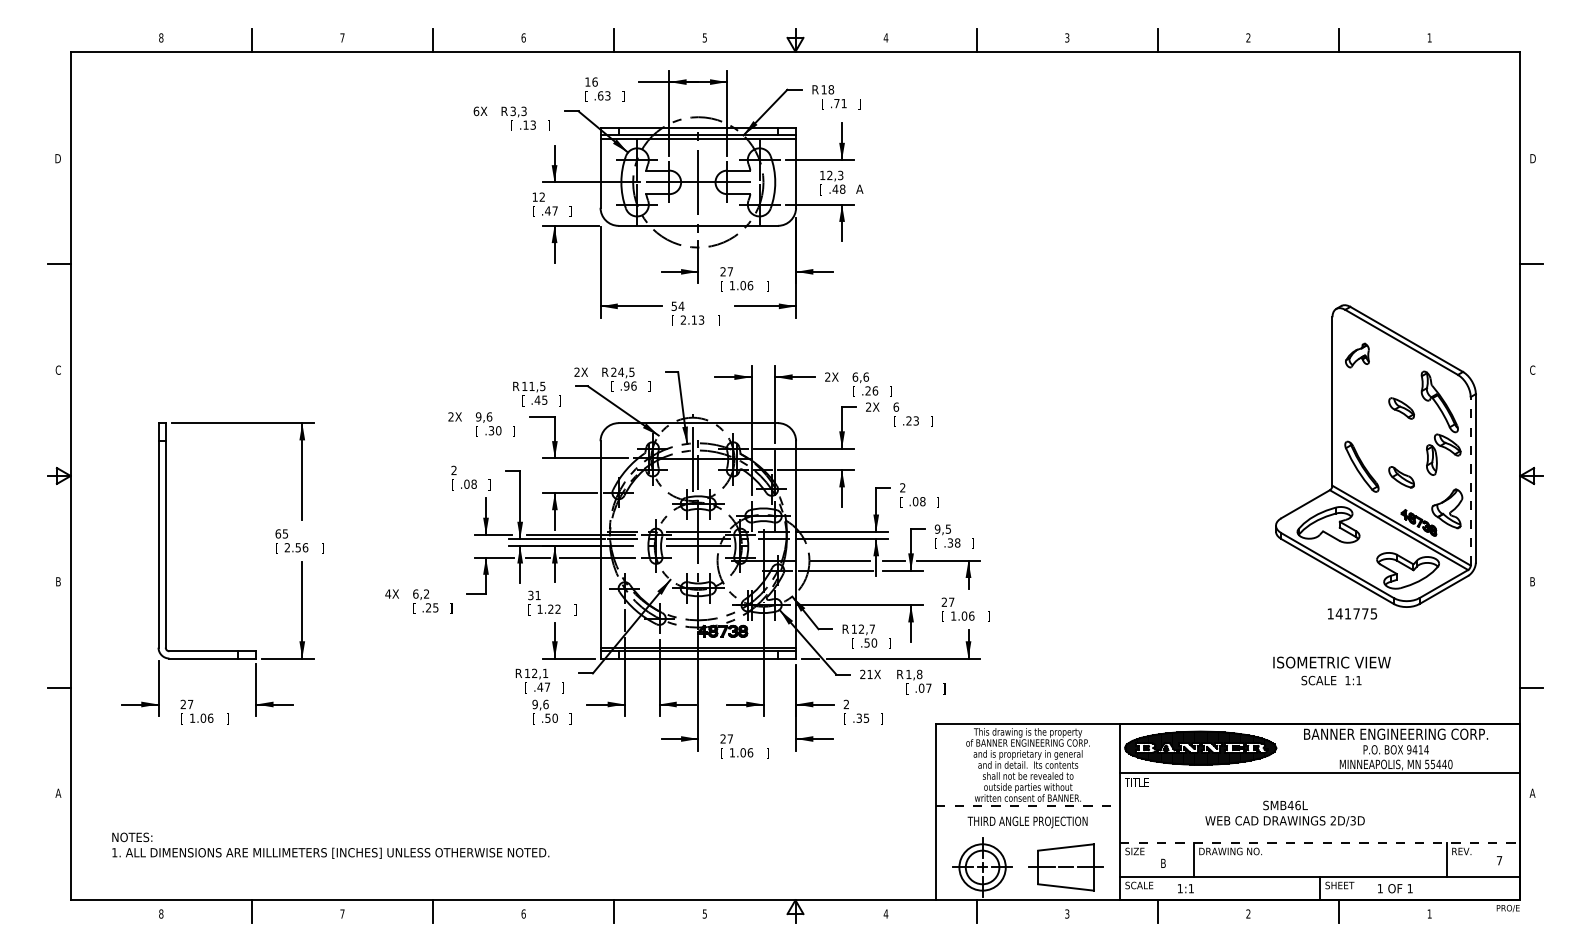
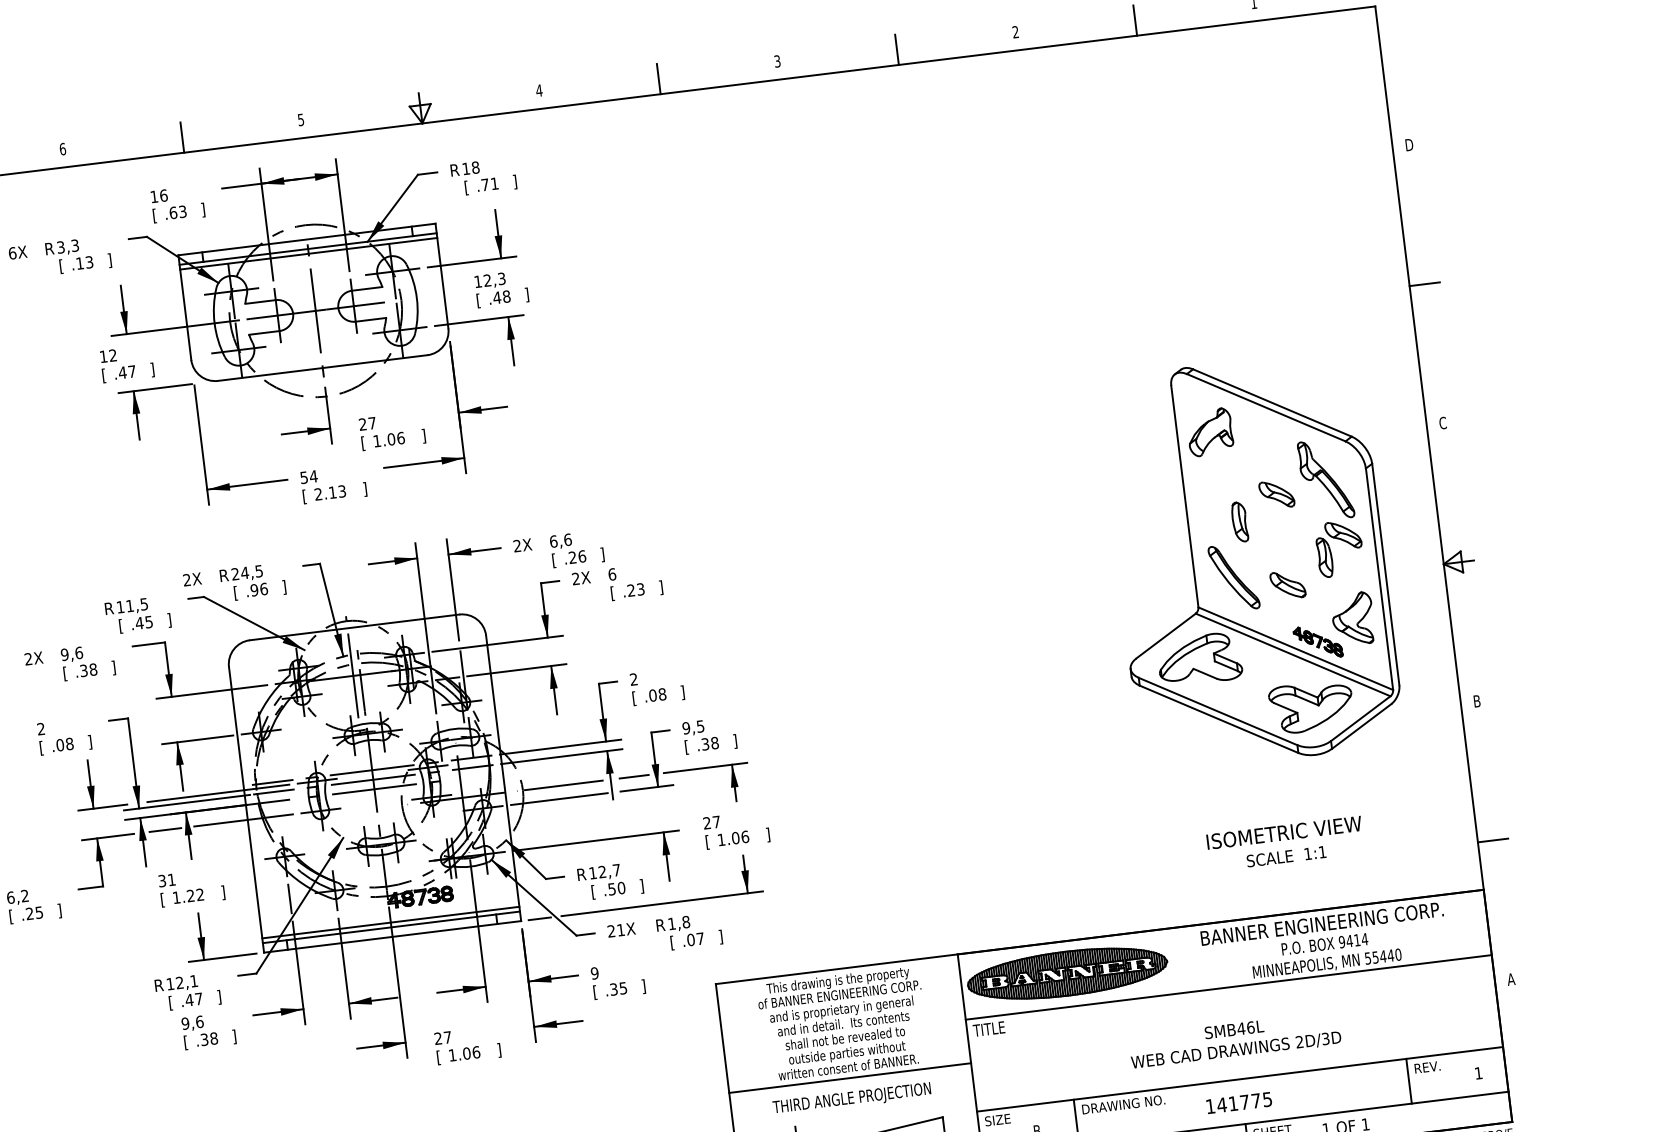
text: (859, 189) -> (528, 294), A -> ]
part: (1357, 355) -> (1210, 432), size x1.43
part: (1371, 425) -> (1240, 521), added
text: (498, 430) -> (93, 669), .30 -> .38
line: (1470, 480) -> (1379, 578), dashed -> solid
text: (1352, 613) -> (1239, 1102), moved
text: (1331, 670) -> (1284, 843), moved
text: (846, 704) -> (594, 973), 2 -> 9
text: (551, 717) -> (209, 1038), .50 -> .38
line: (1028, 806) -> (850, 1078), dashed -> solid
text: (1284, 813) -> (1234, 1040), moved
line: (1320, 843) -> (1240, 1079), dashed -> solid
text: (1499, 860) -> (1478, 1073), 7 -> 1

